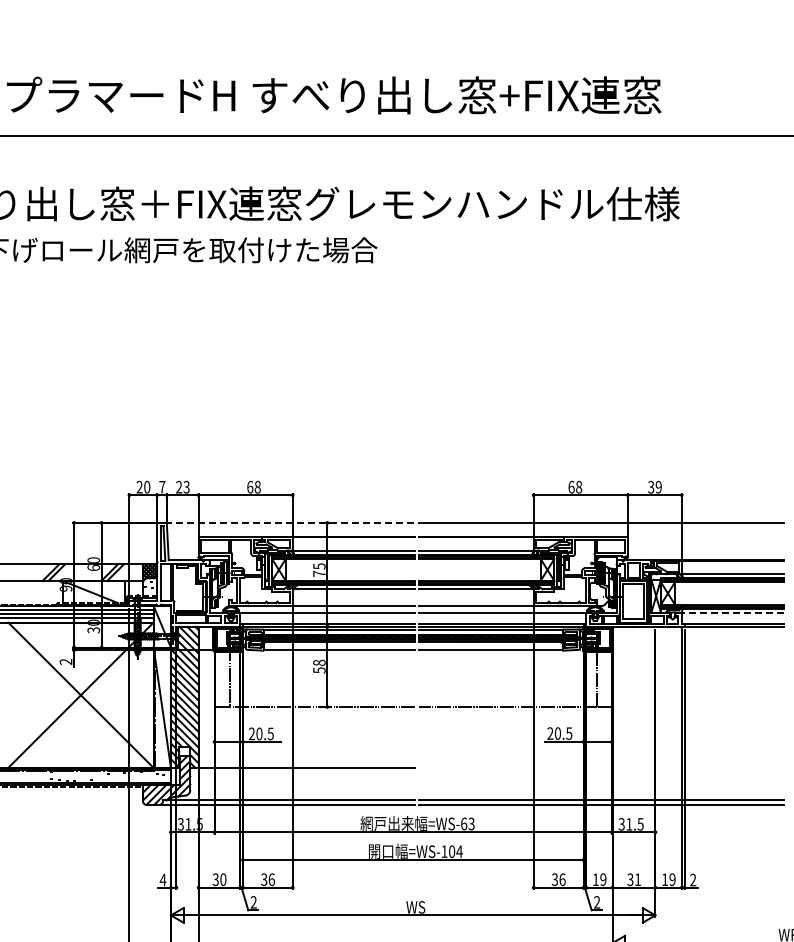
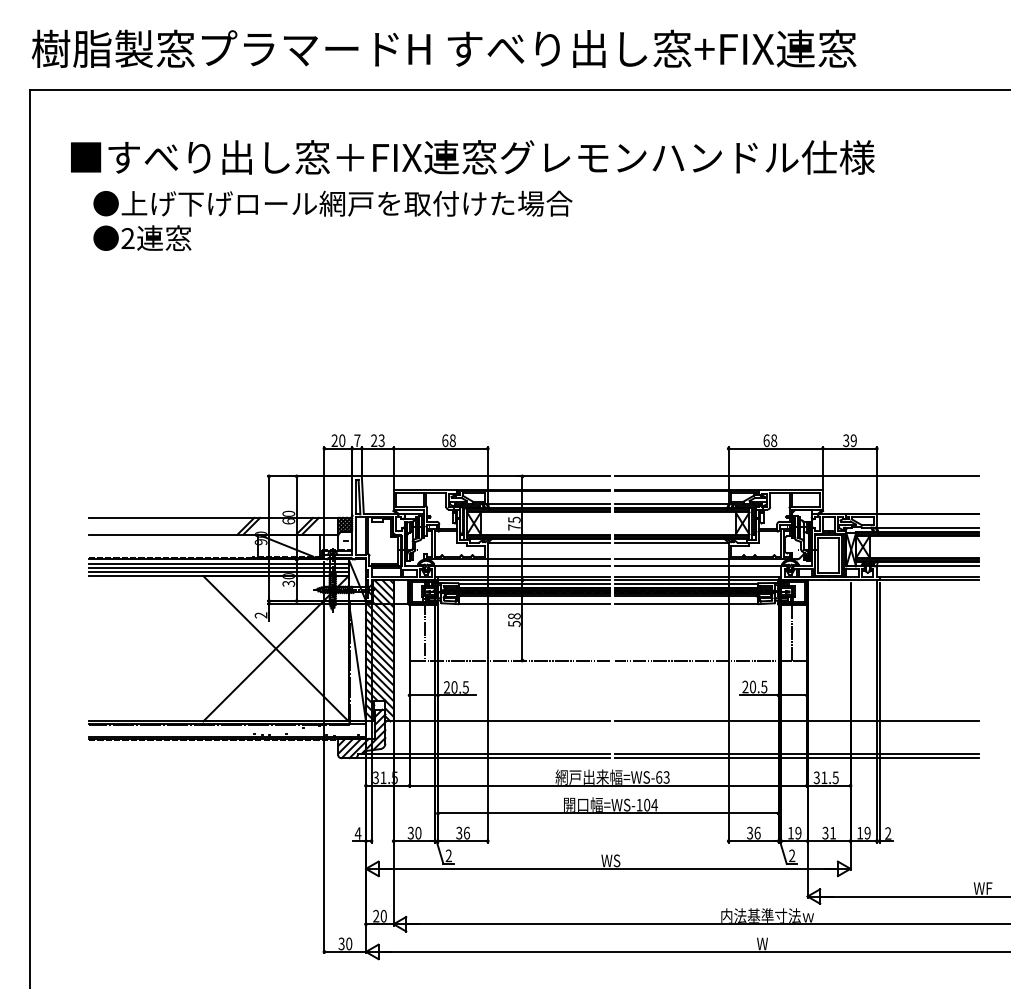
line: (290, 523) -> (485, 476), dashed -> solid
line: (731, 613) -> (926, 566), dashed -> solid
line: (601, 768) -> (796, 721), added

